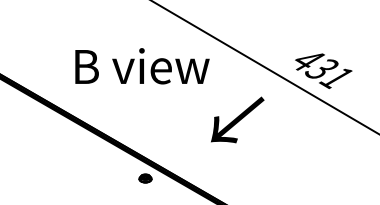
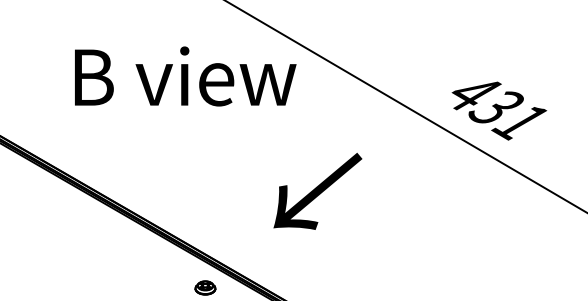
text: (142, 66) -> (185, 76), moved
text: (237, 119) -> (317, 190), moved

